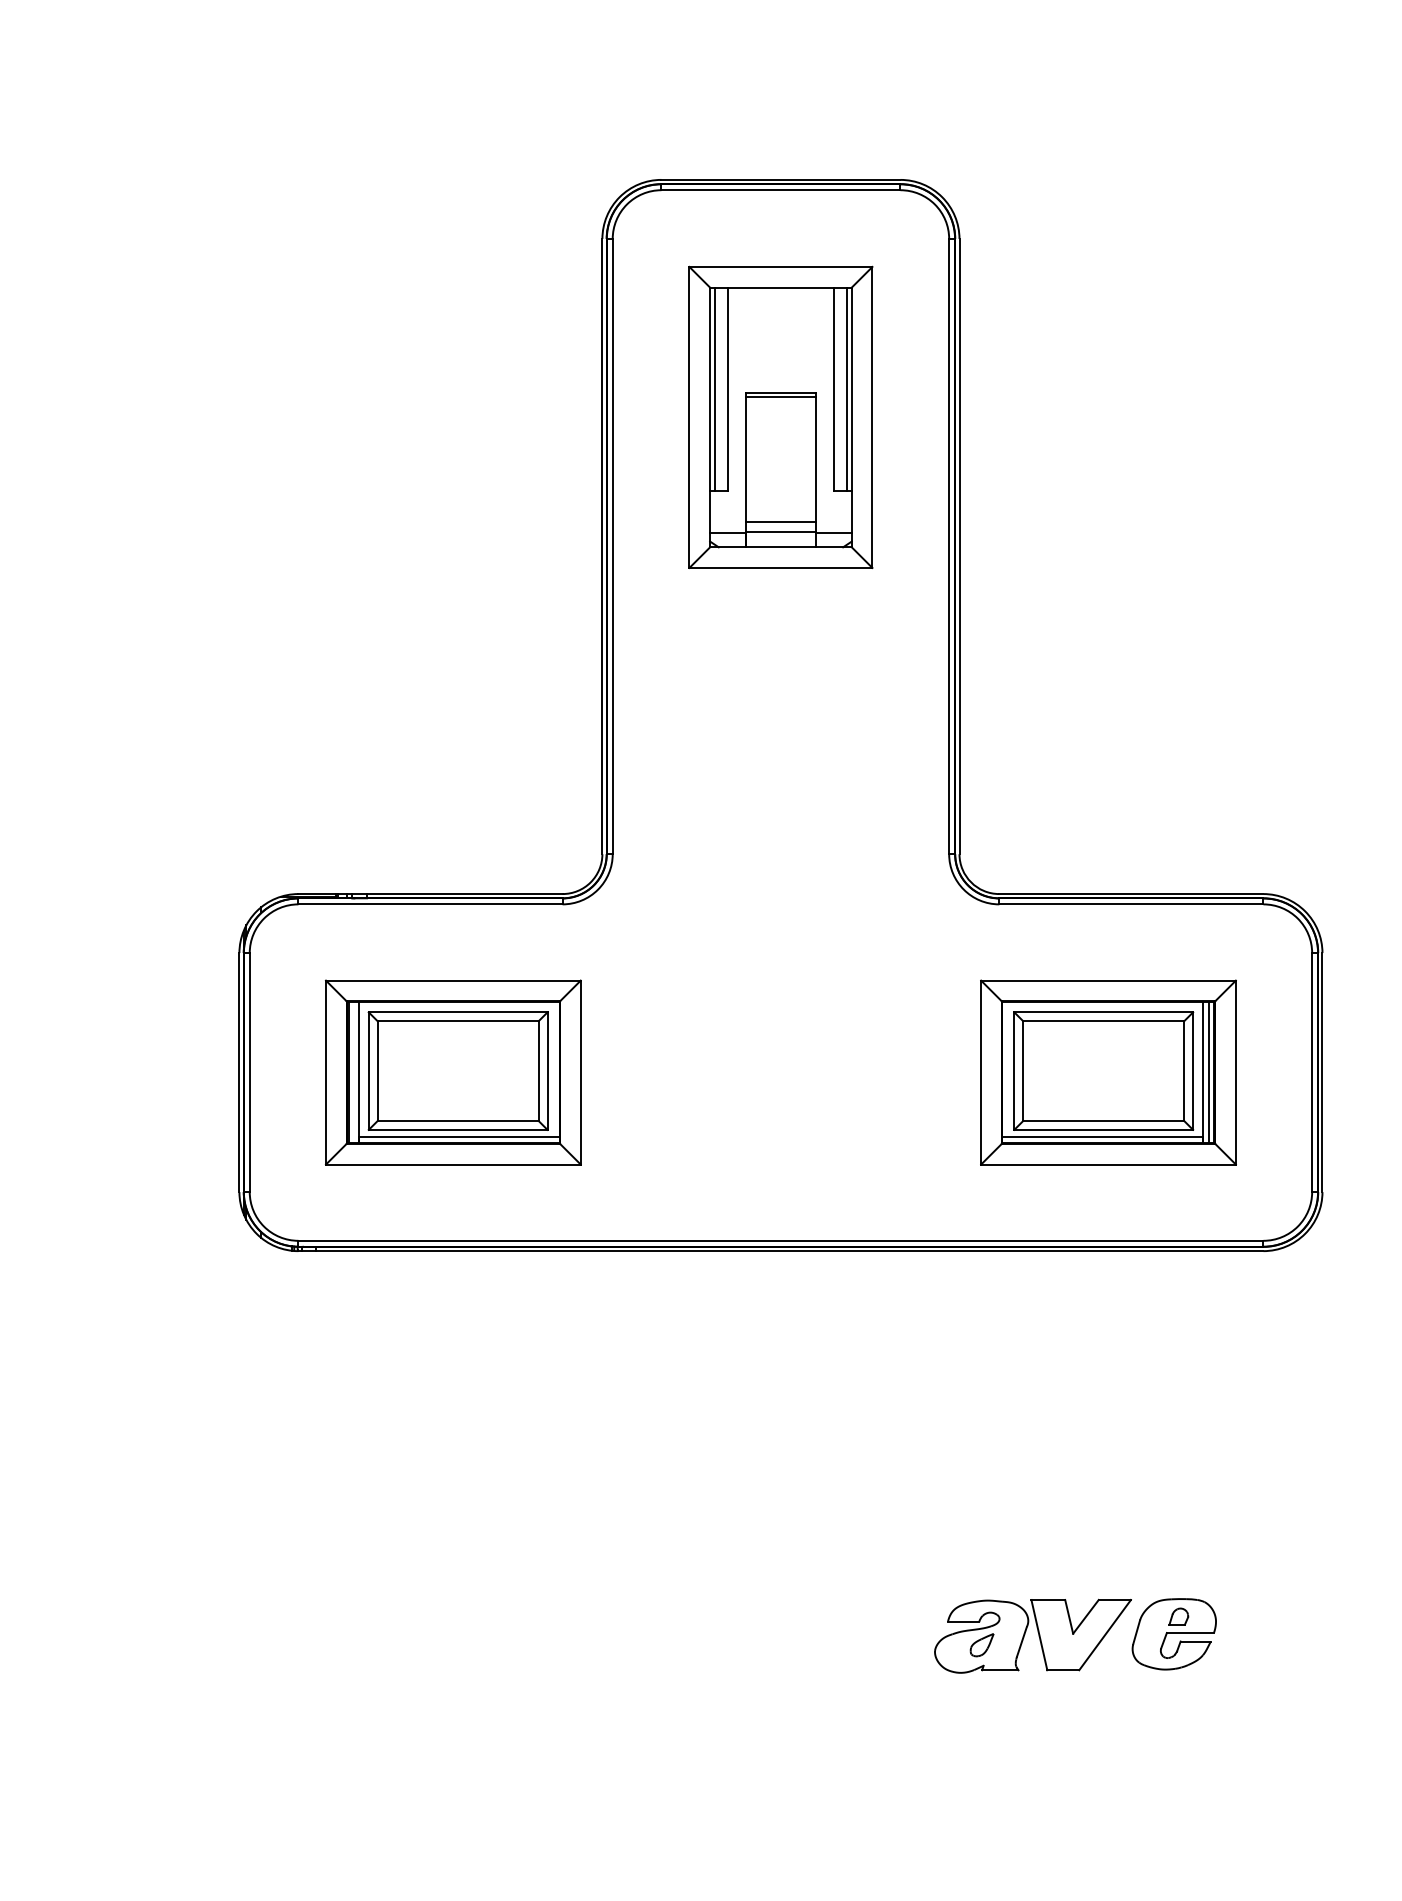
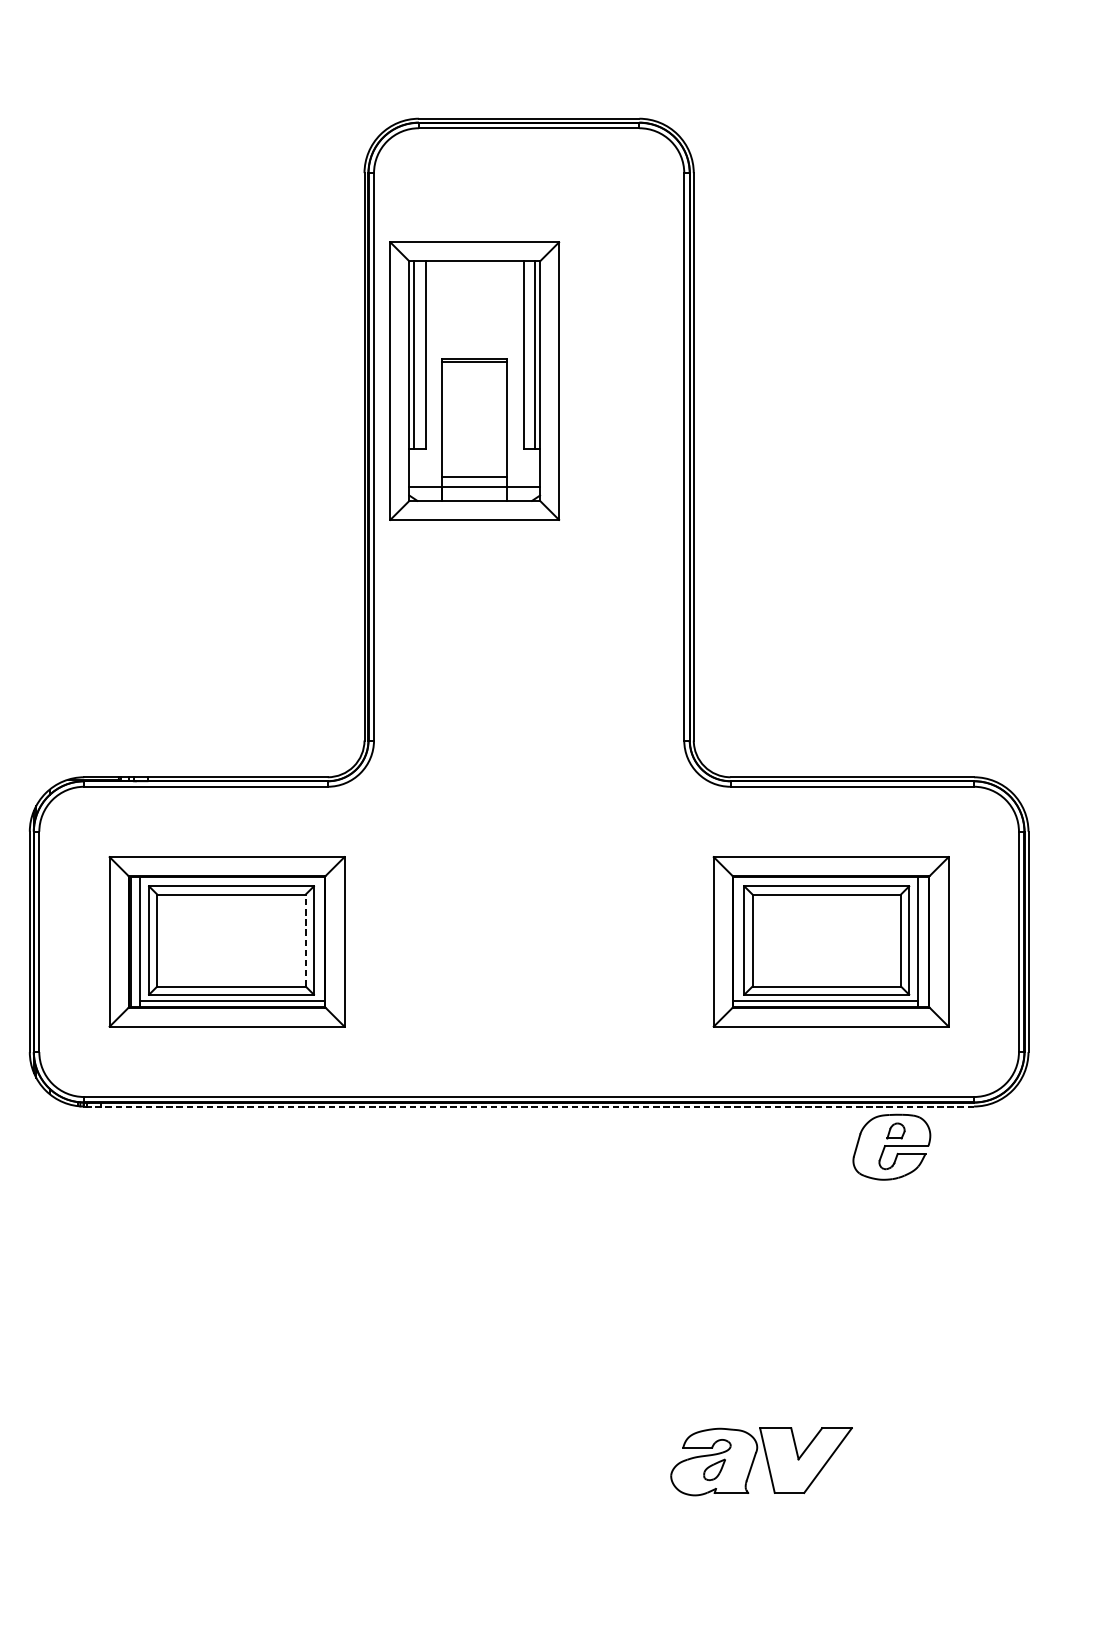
part: (780, 416) -> (474, 380), moved
line: (538, 1071) -> (305, 940), solid -> dashed
line: (1209, 1072) -> (924, 941), removed
line: (780, 1251) -> (528, 1106), solid -> dashed
part: (1173, 1634) -> (891, 1147), moved

